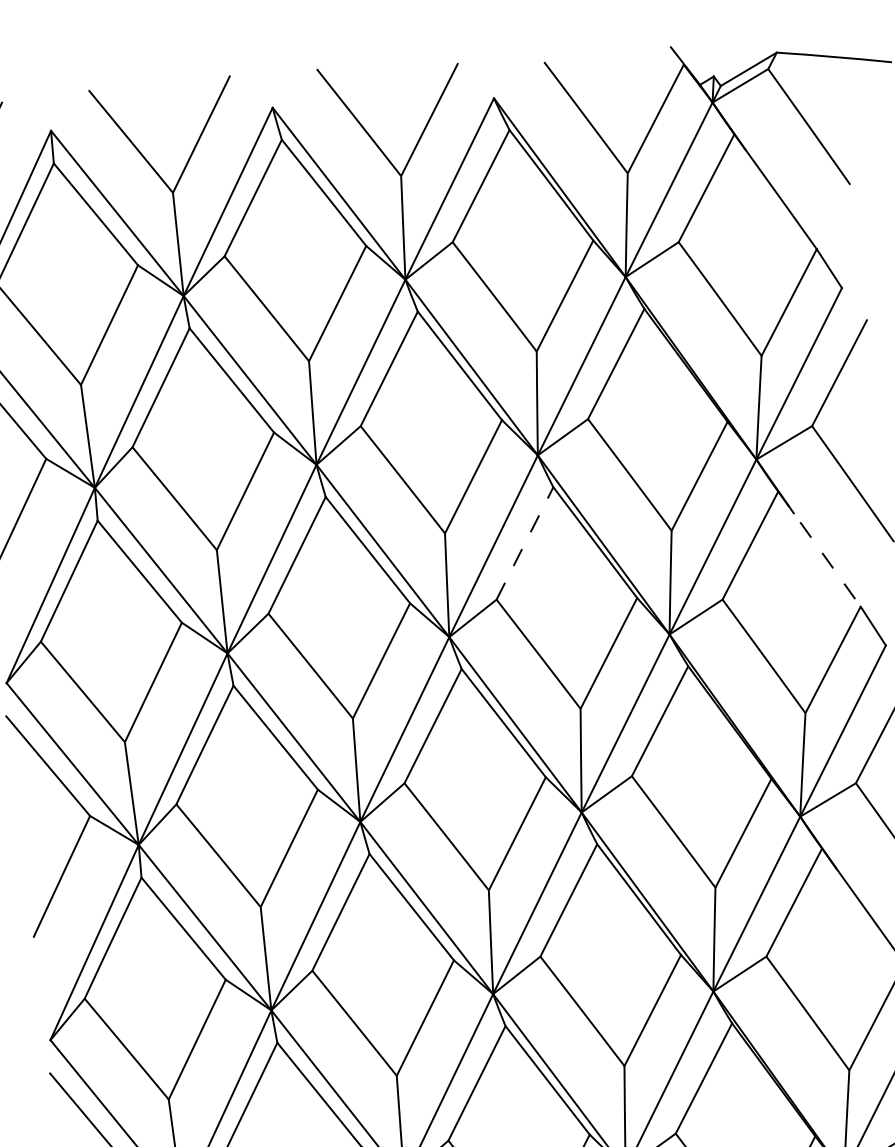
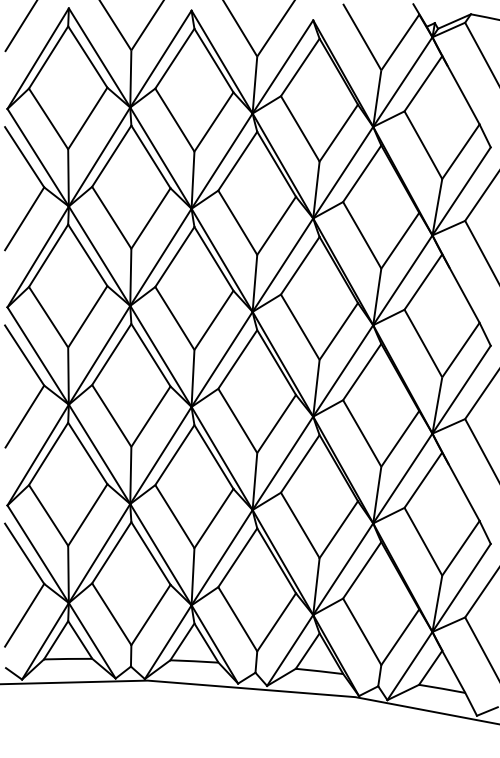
line: (525, 542) -> (300, 265), dashed -> solid
line: (818, 548) -> (460, 288), dashed -> solid

